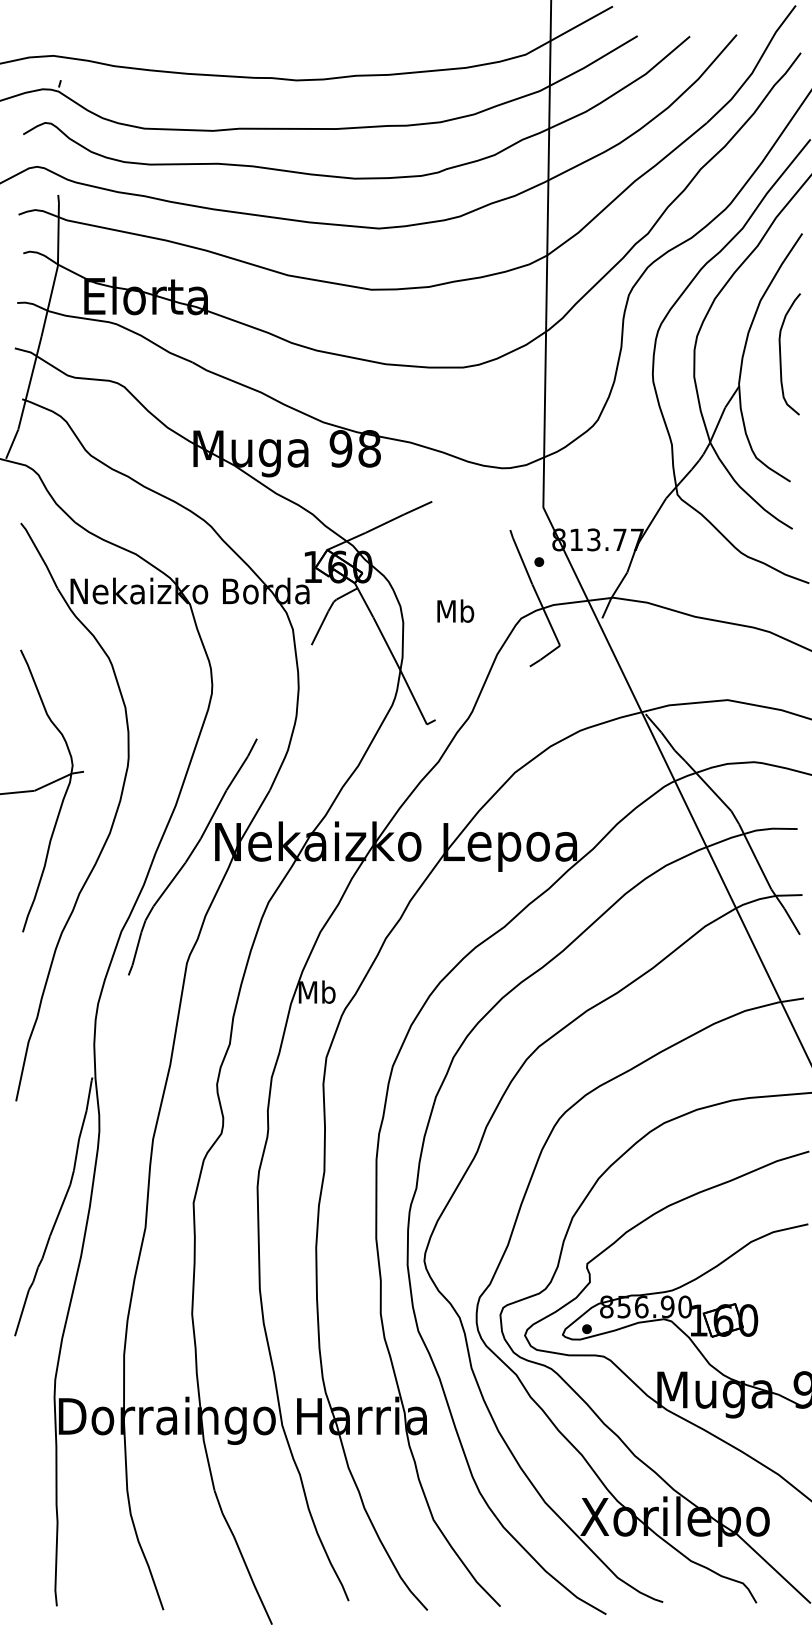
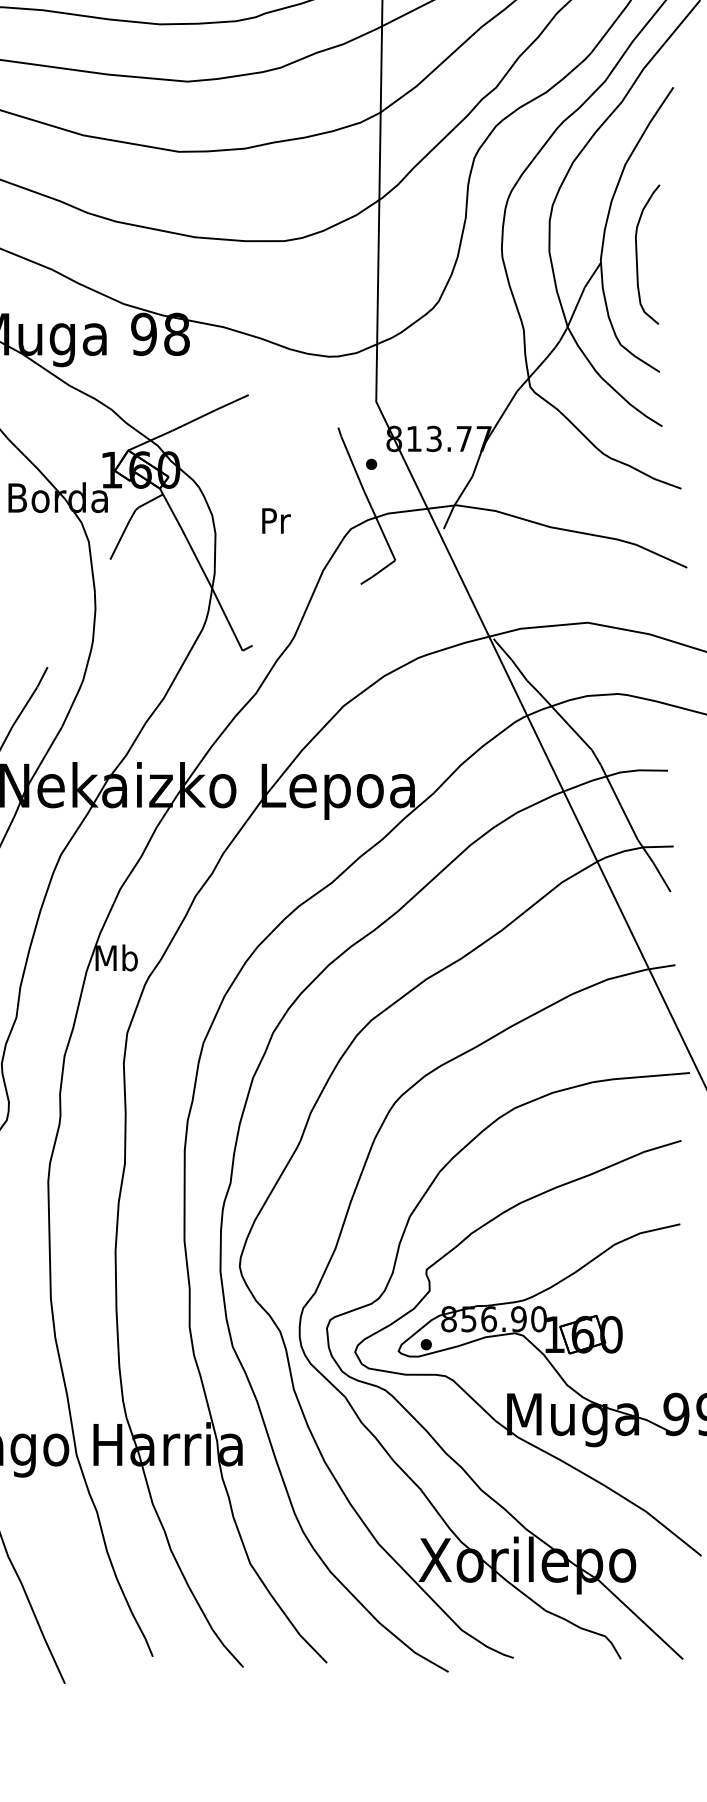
curve: (781, 354) -> (638, 254), moved
text: (455, 610) -> (275, 519), Mb -> Pr

